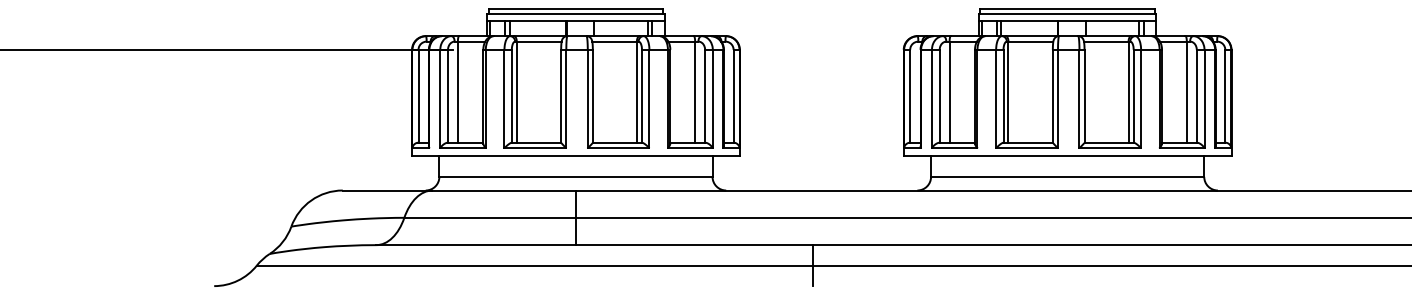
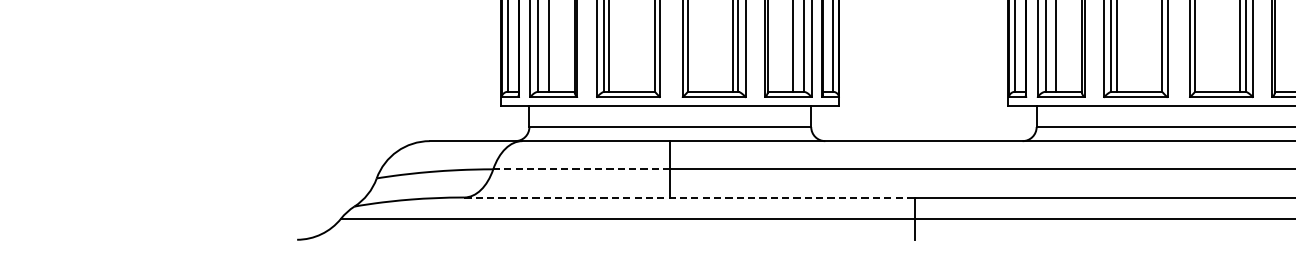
line: (490, 217) -> (582, 168), solid -> dashed
line: (594, 245) -> (689, 197), solid -> dashed

